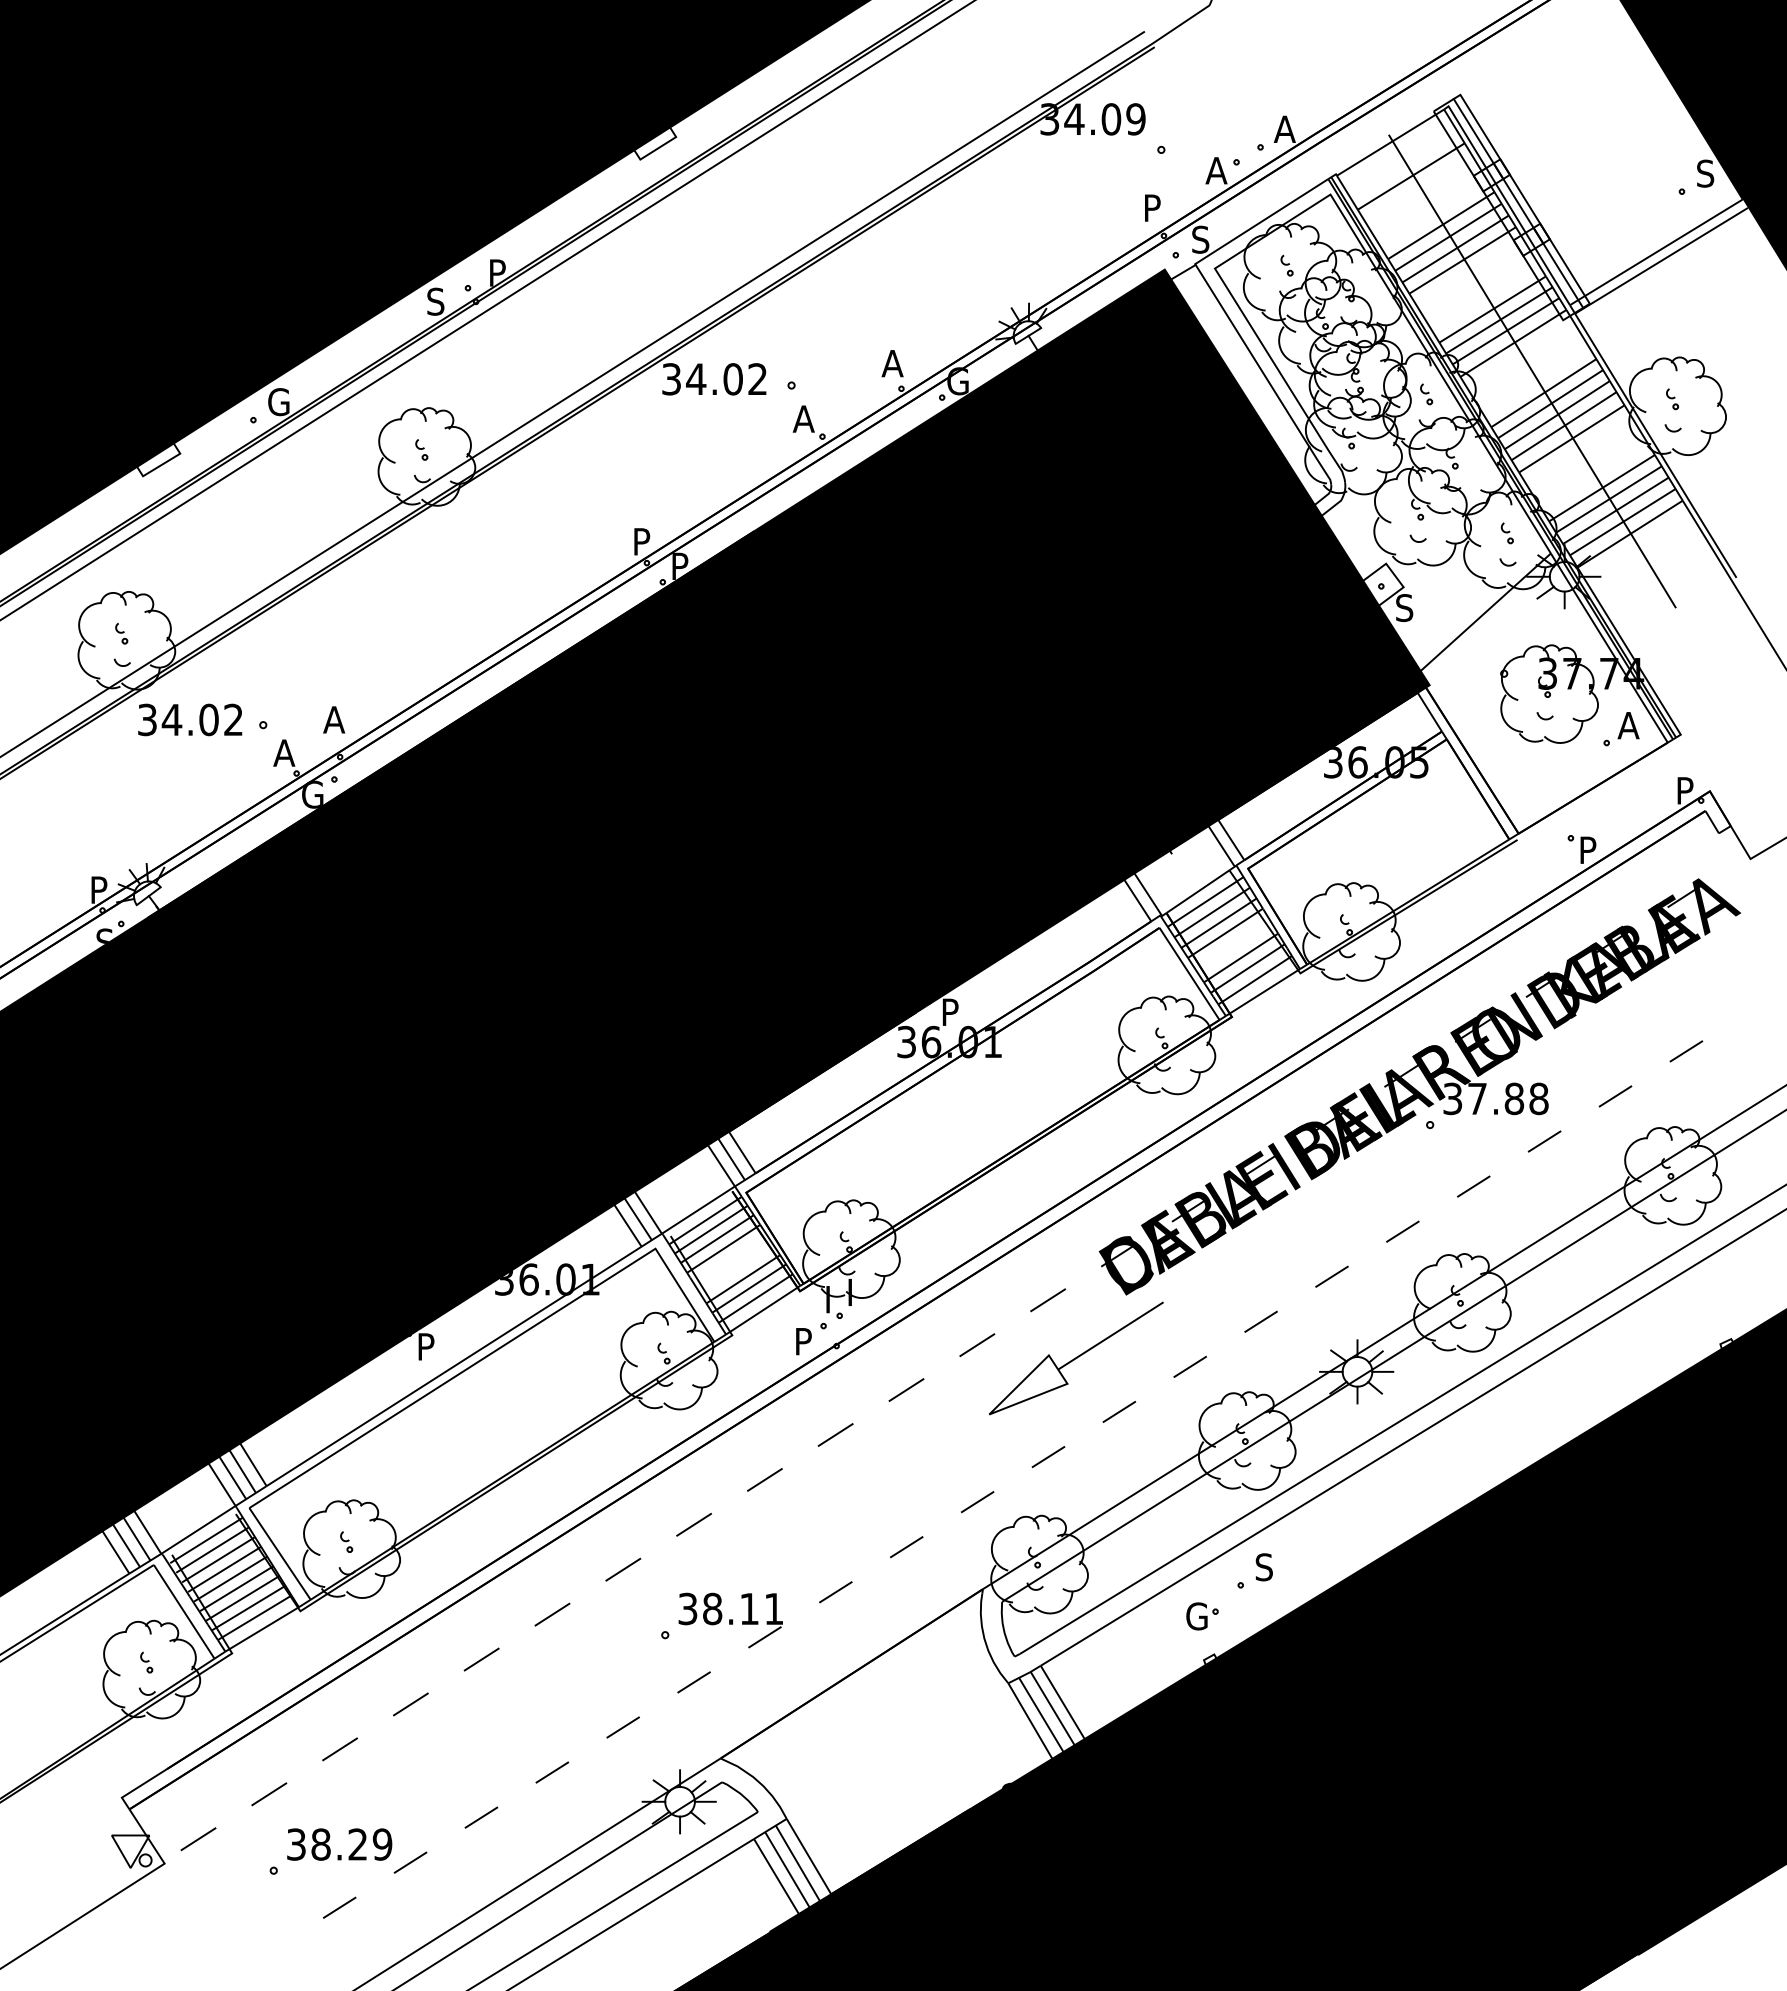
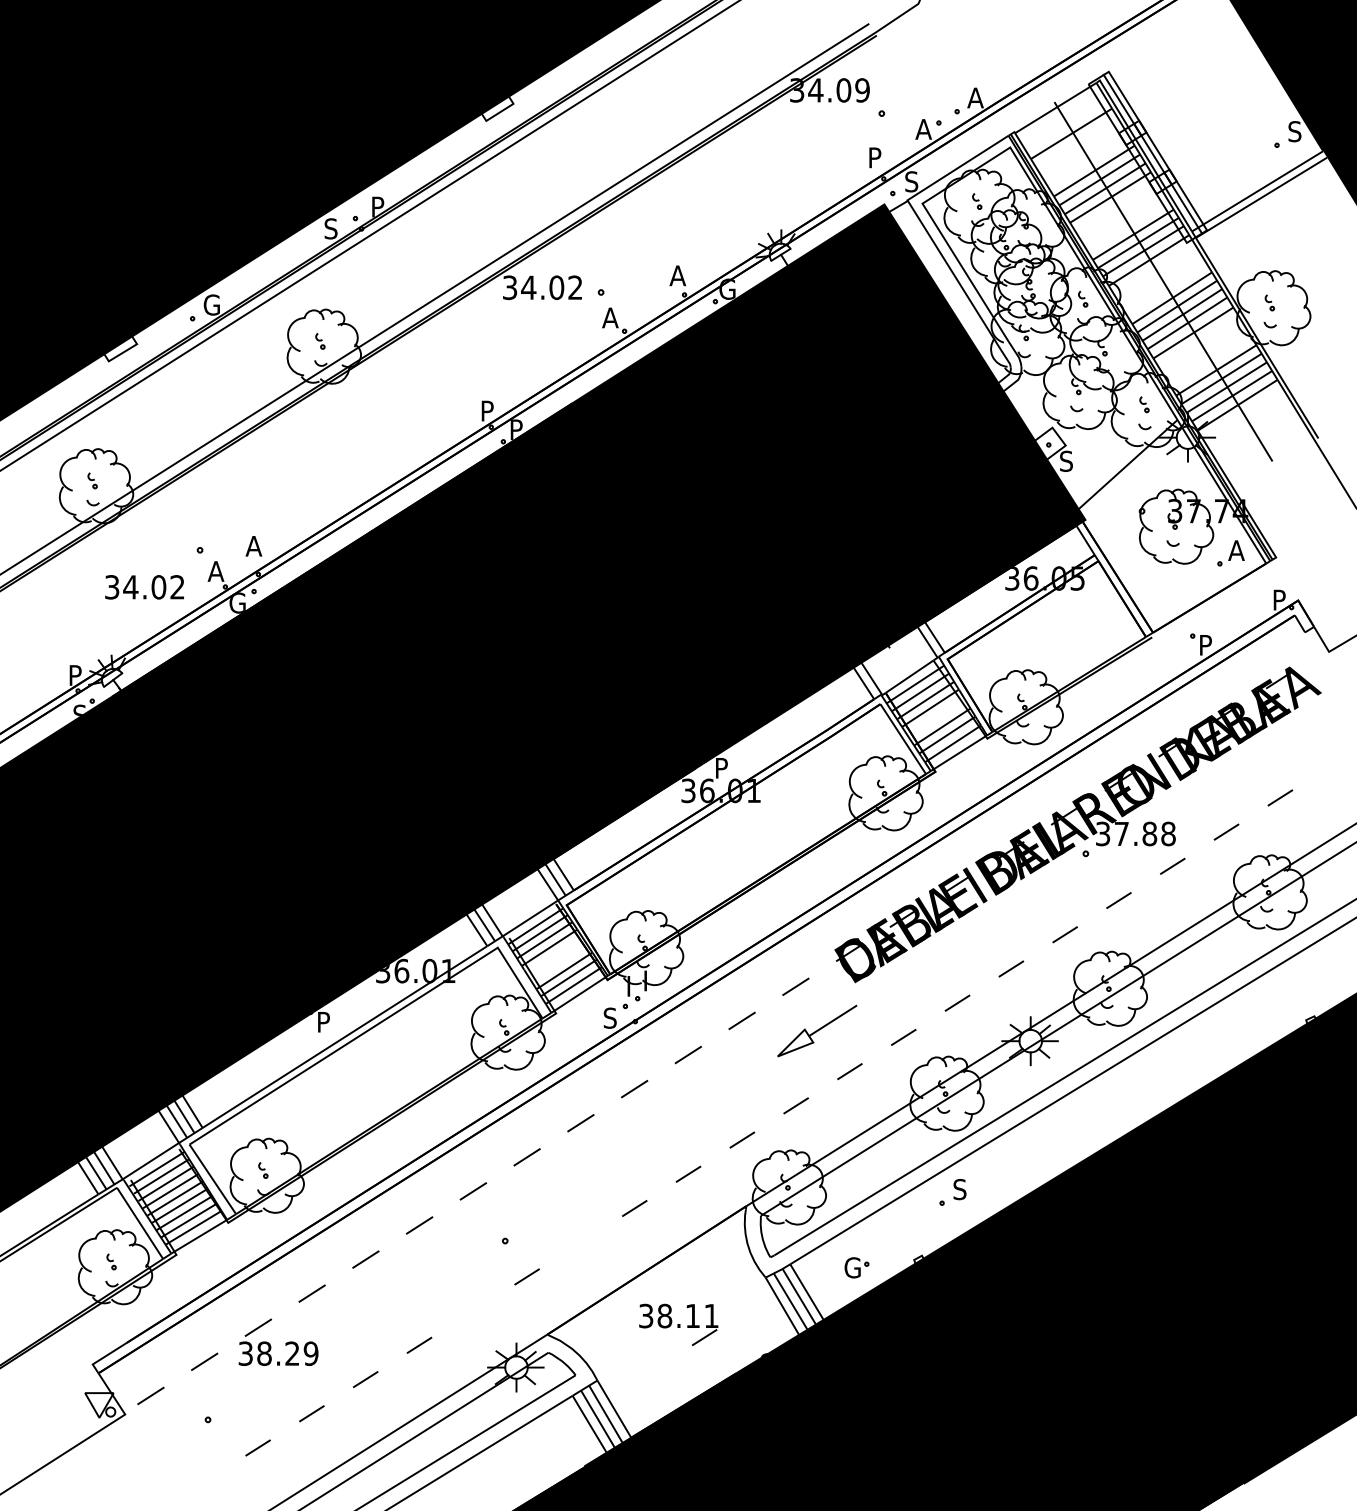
text: (190, 719) -> (144, 586), moved
text: (803, 1341) -> (610, 1018), P -> S
part: (1076, 1358) -> (817, 1031), size x0.6
part: (1202, 1616) -> (856, 1267), moved
part: (730, 1620) -> (678, 1324), moved
line: (622, 1727) -> (472, 1311), removed
text: (339, 1844) -> (278, 1353), moved

